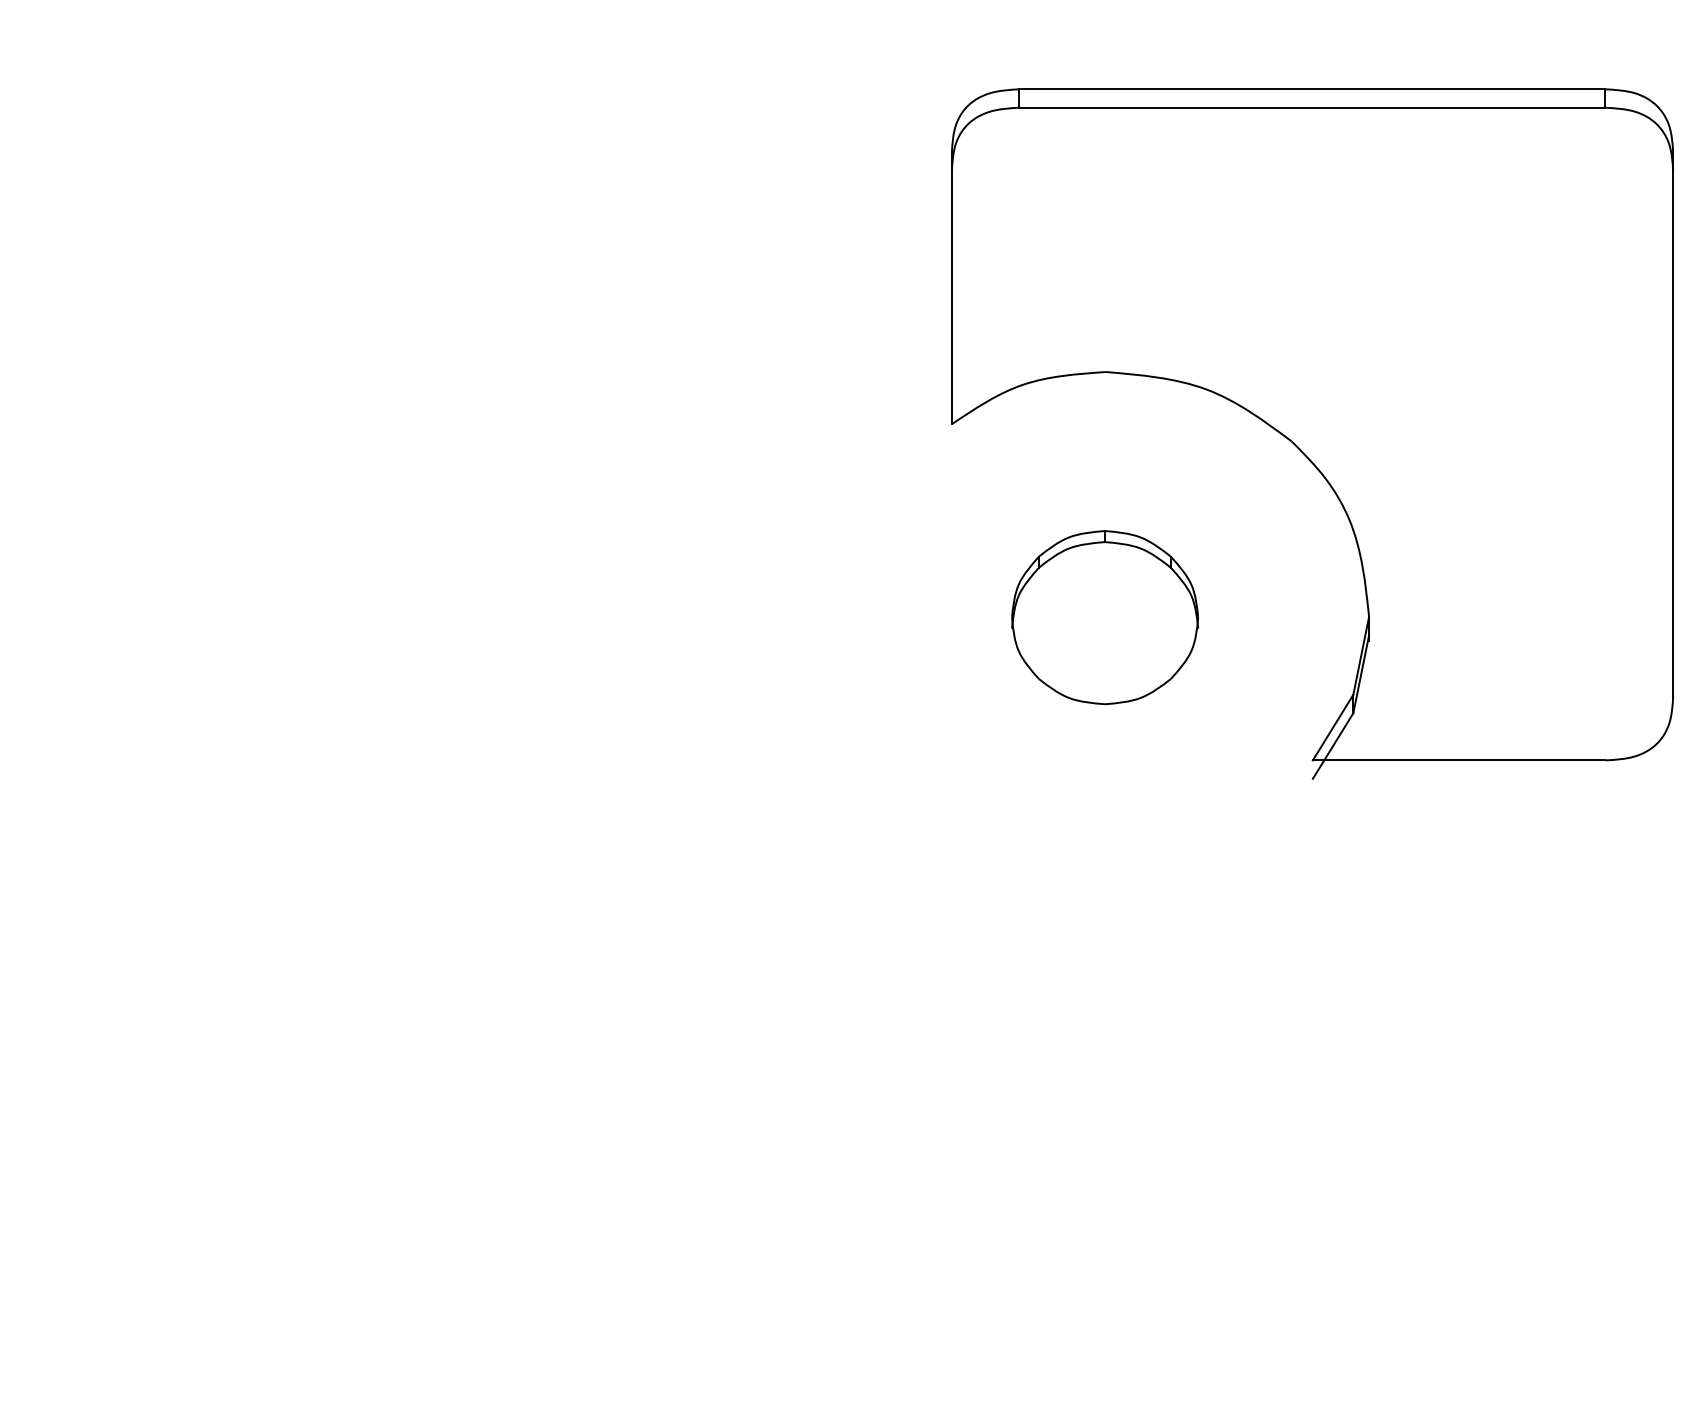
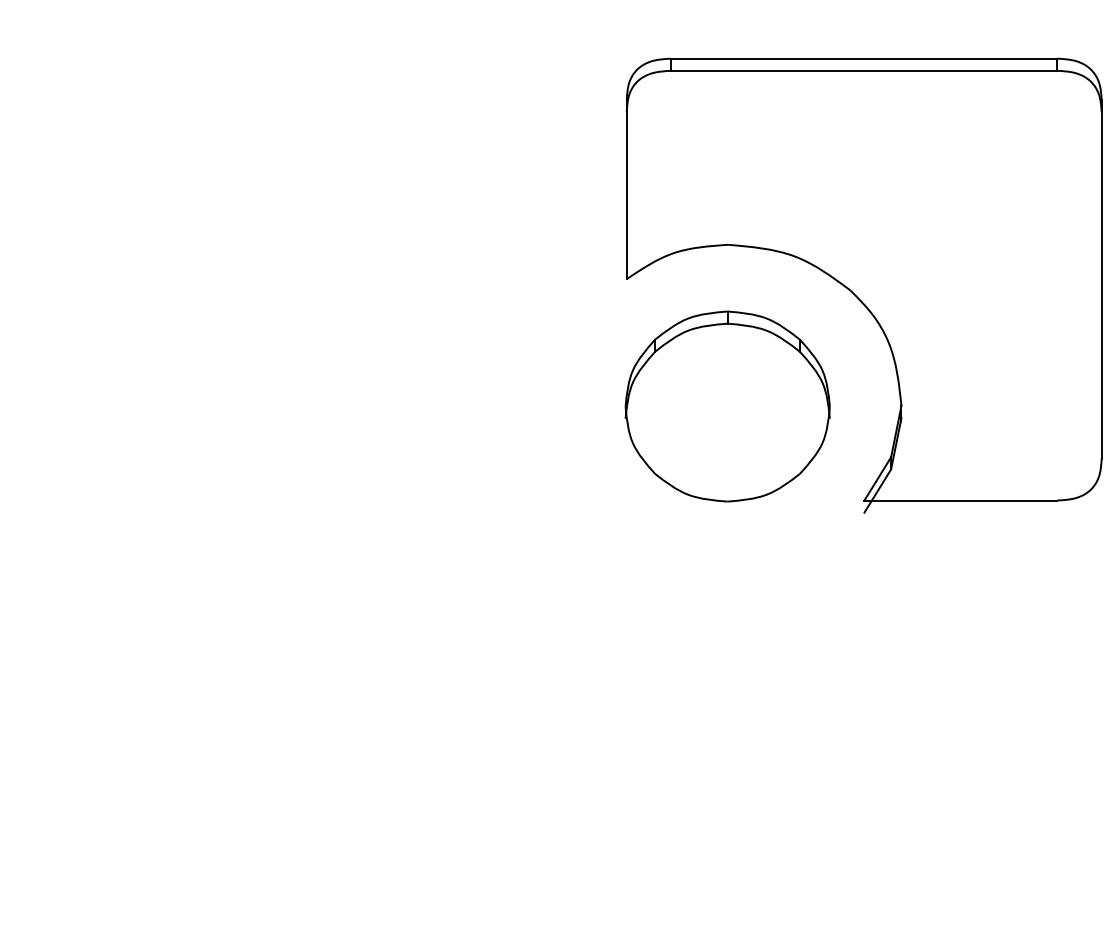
part: (1104, 617) -> (727, 406), size x1.67

